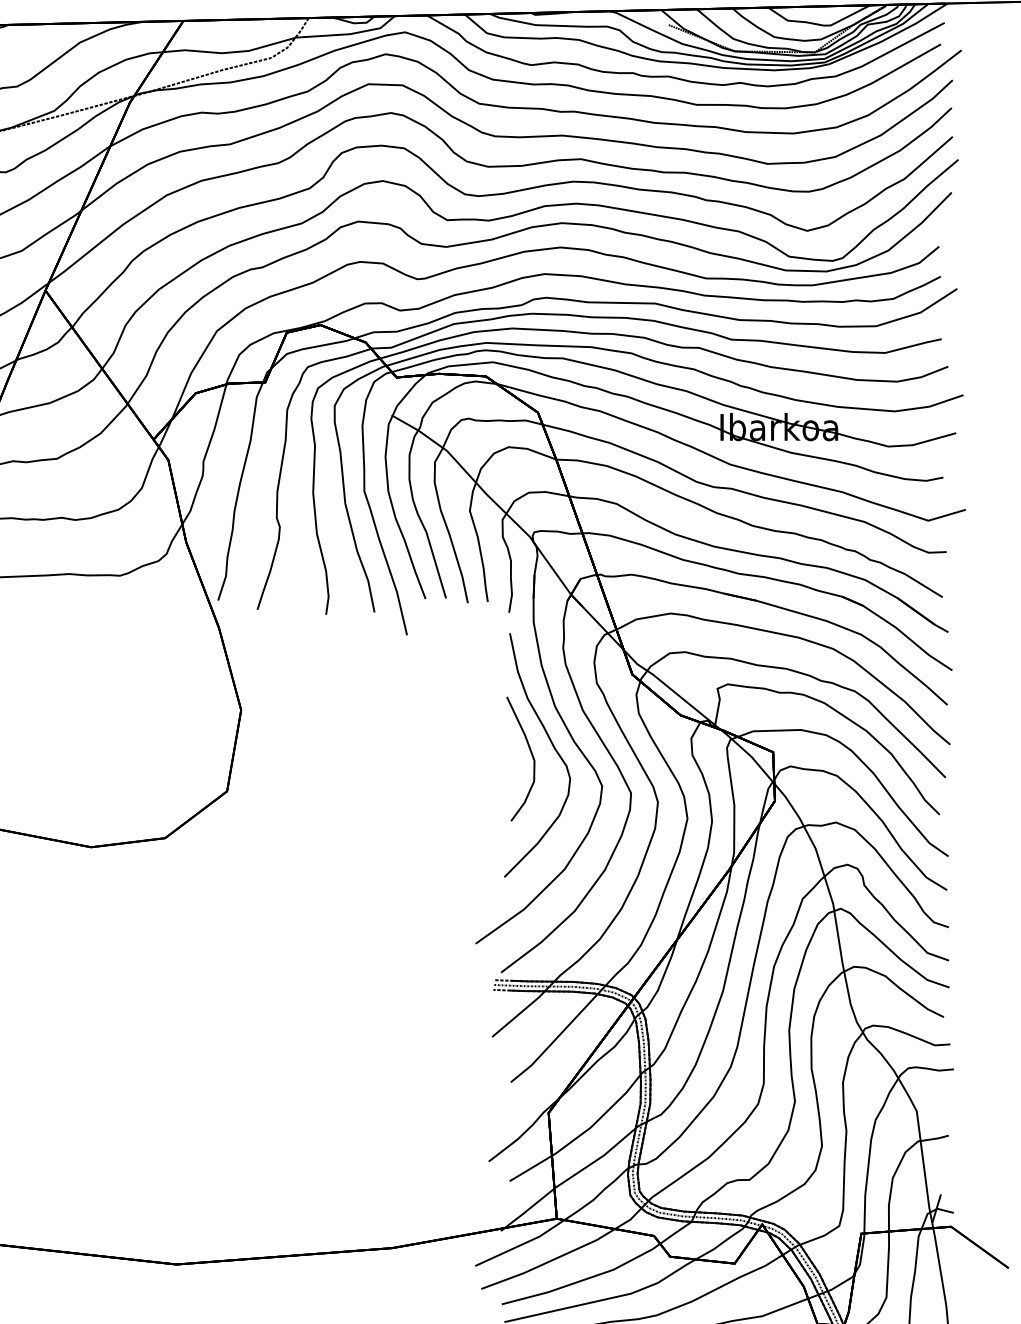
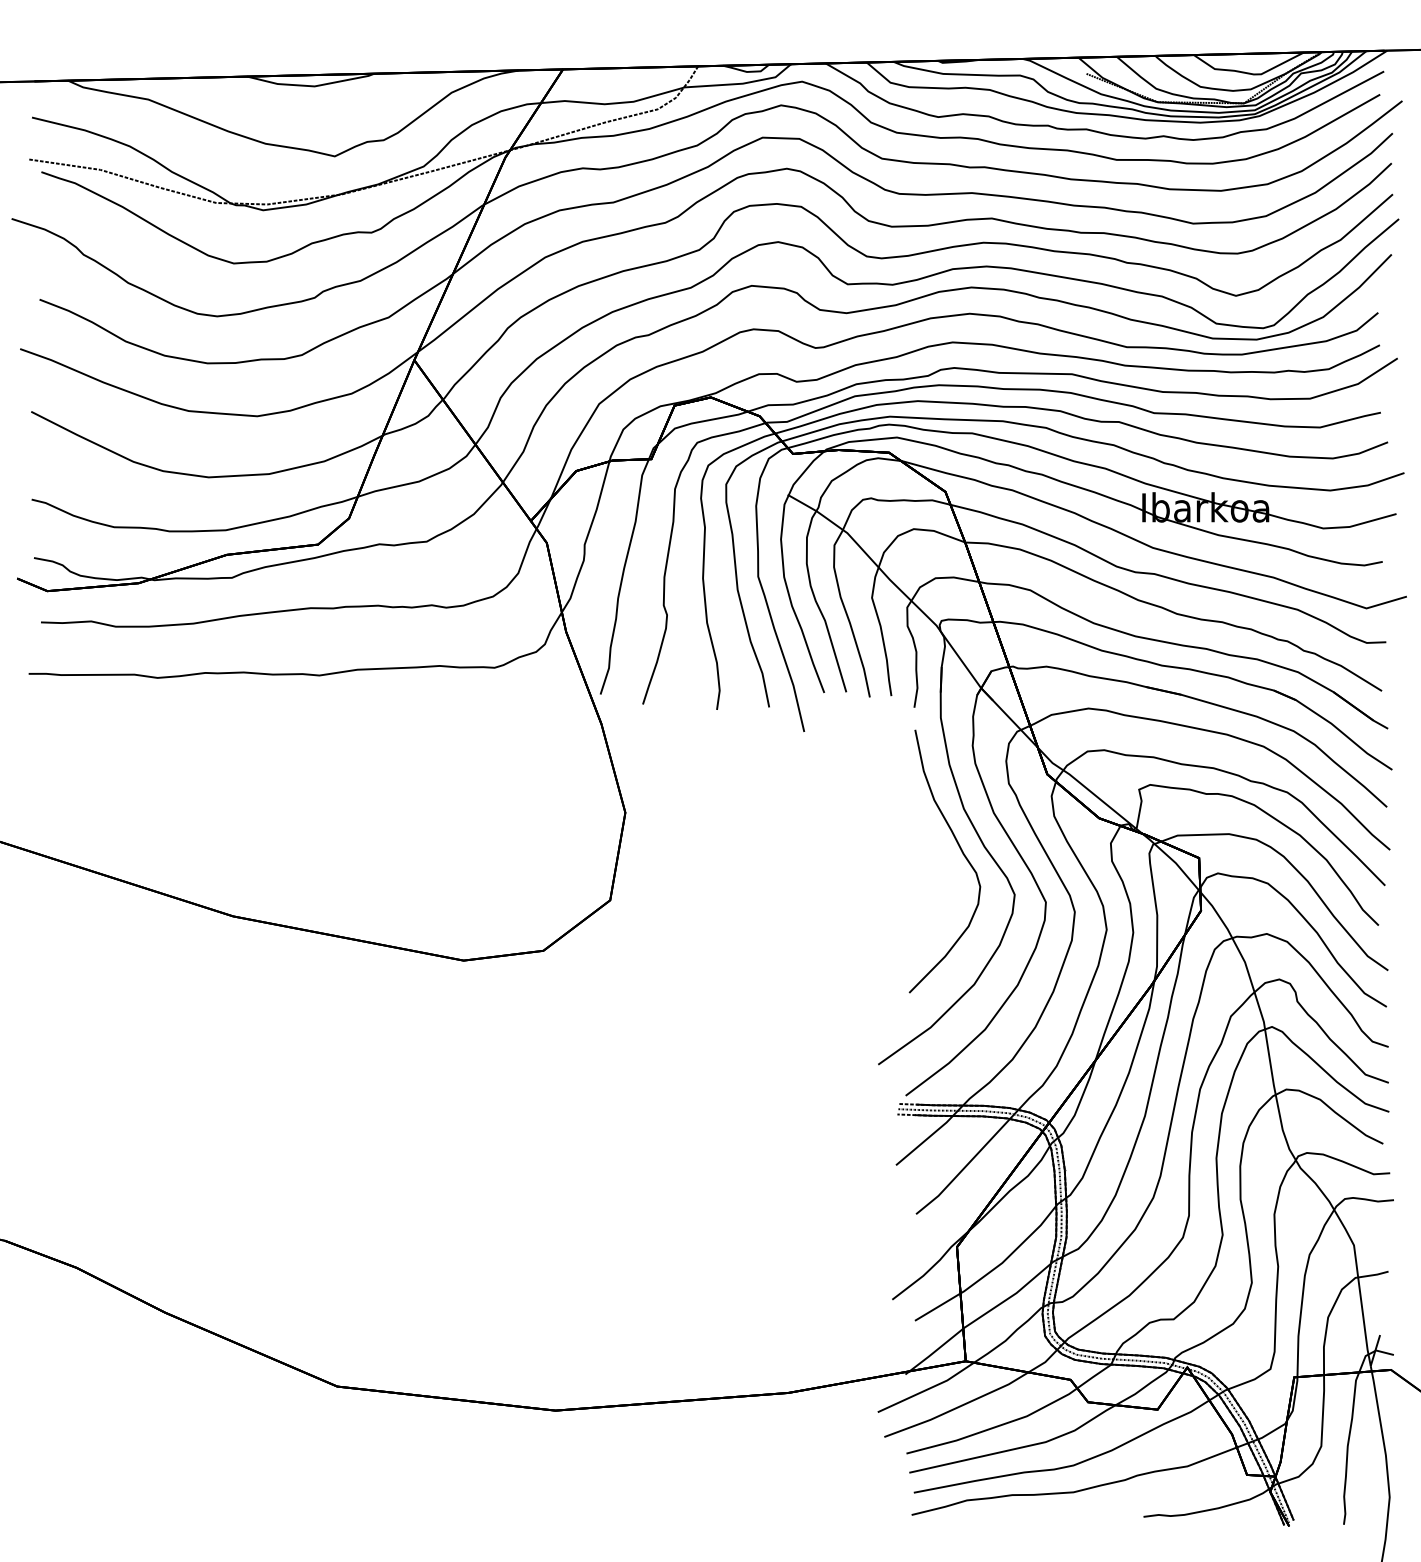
part: (530, 753) -> (937, 859), removed

